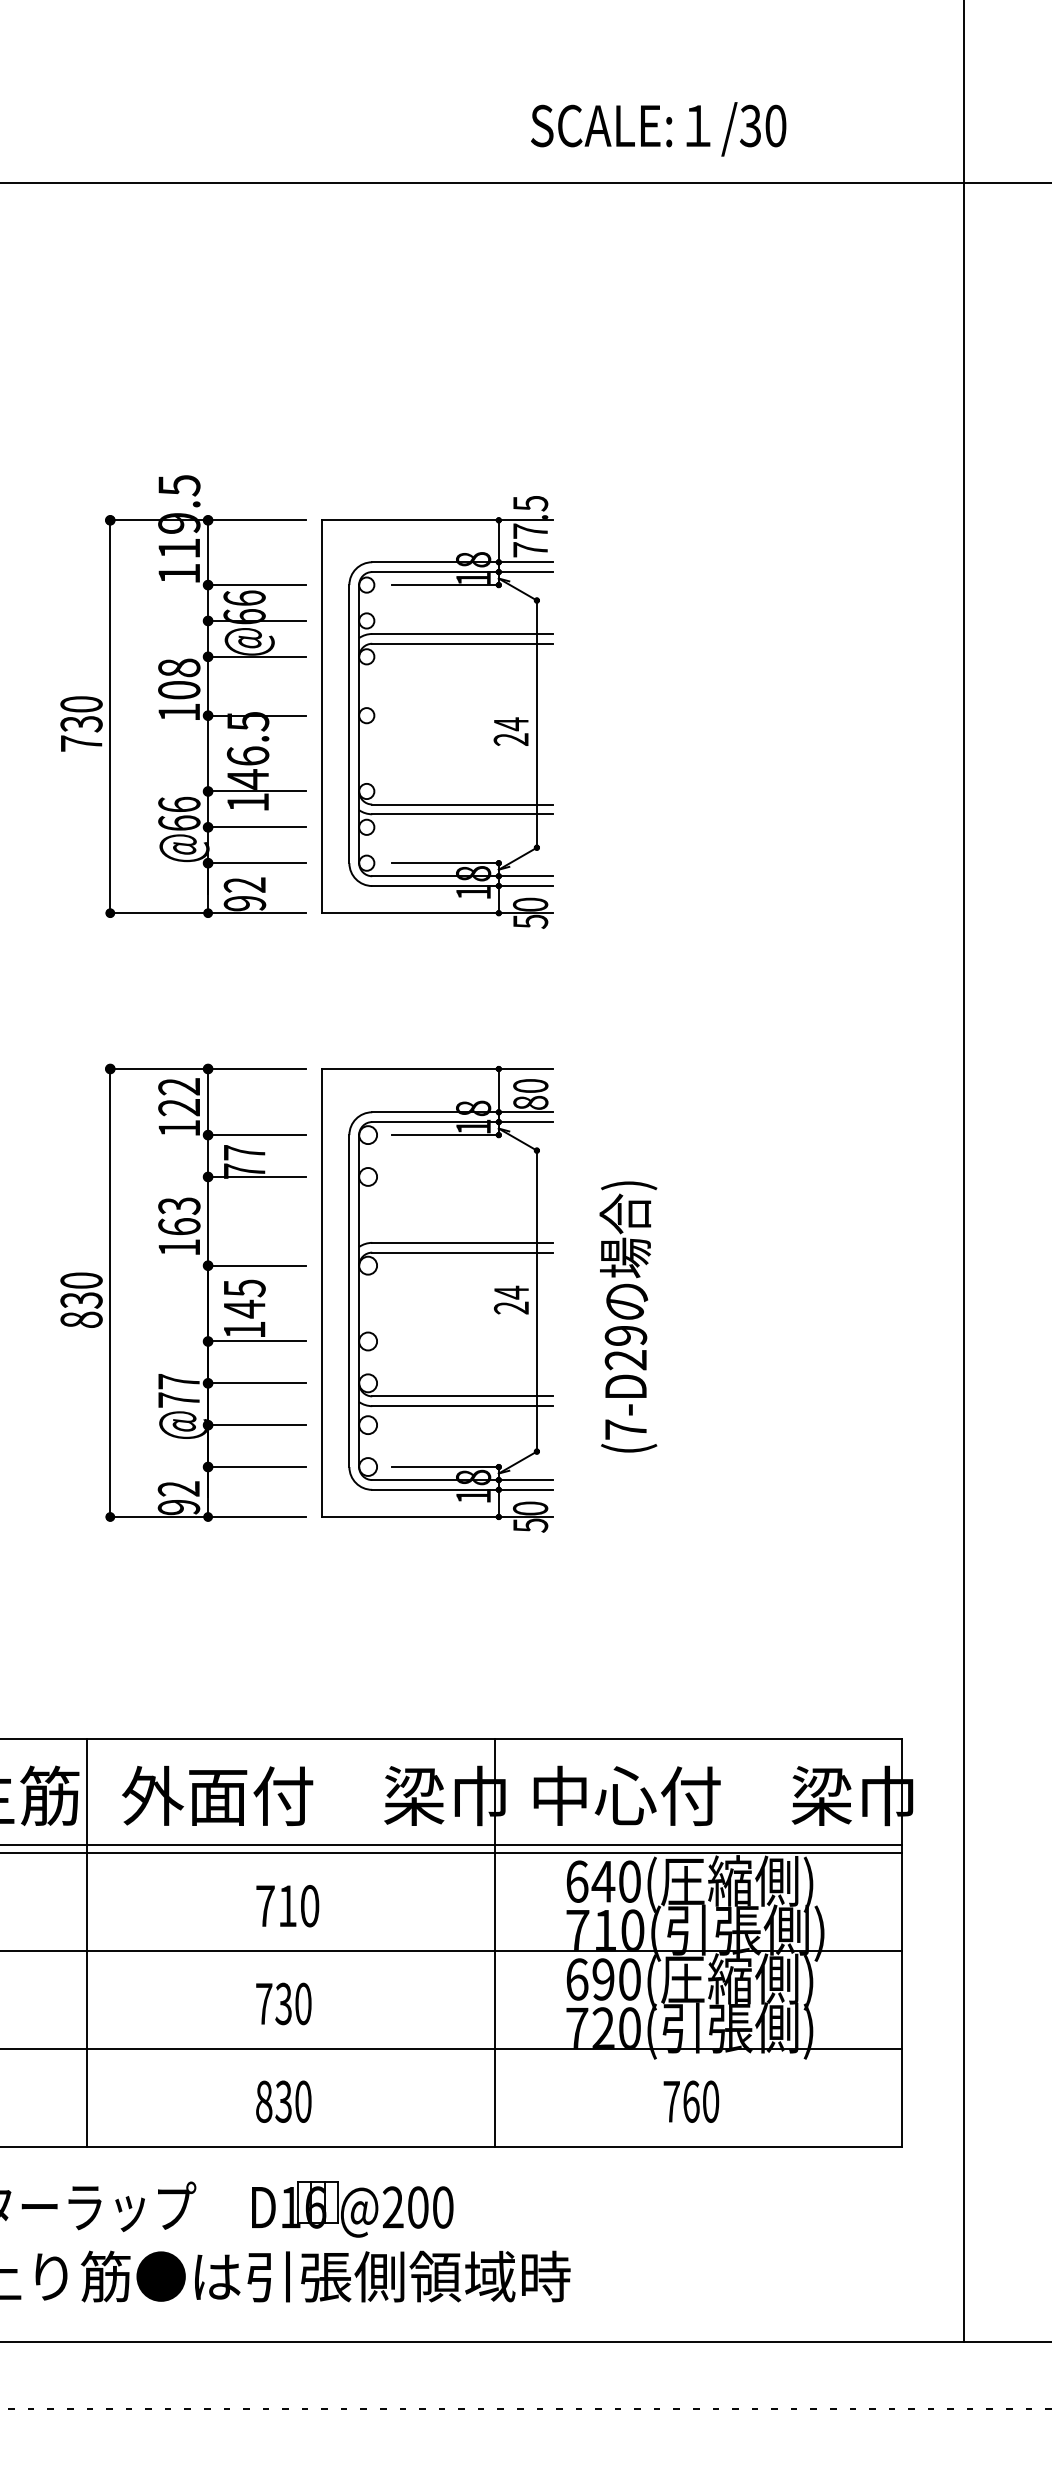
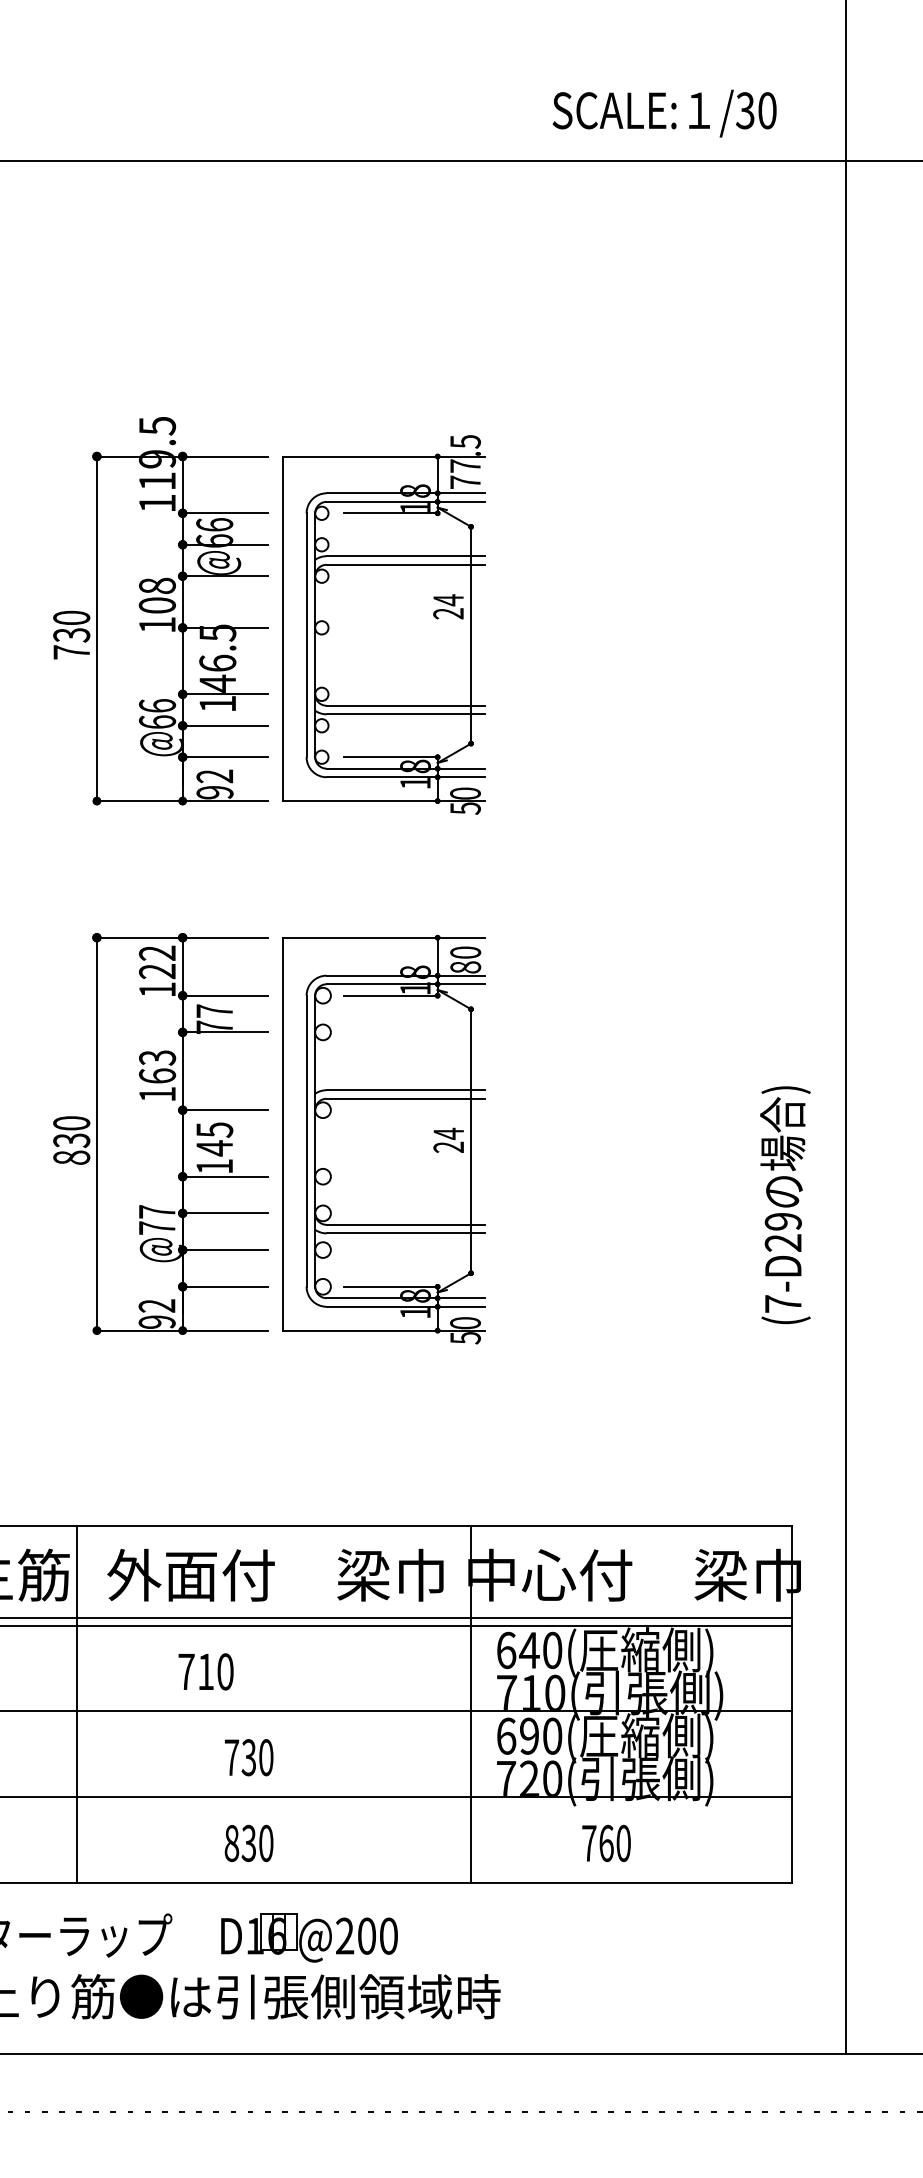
text: (658, 129) -> (664, 113), moved
text: (510, 731) -> (447, 606), moved
text: (628, 1316) -> (785, 1204), moved
text: (287, 1906) -> (205, 1672), moved
line: (494, 1942) -> (470, 1703), moved

